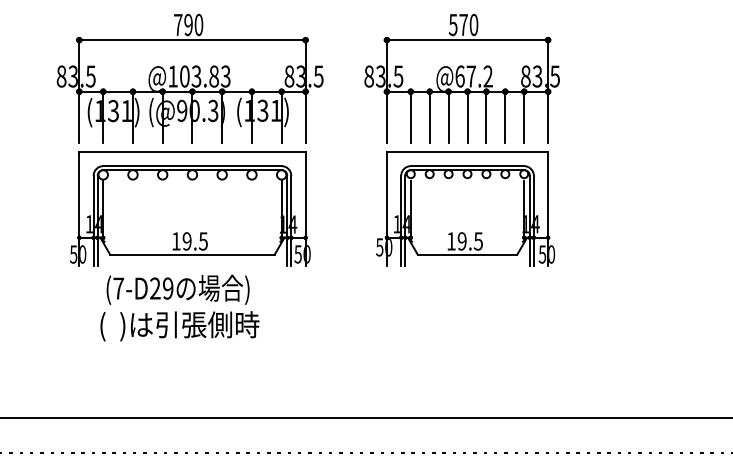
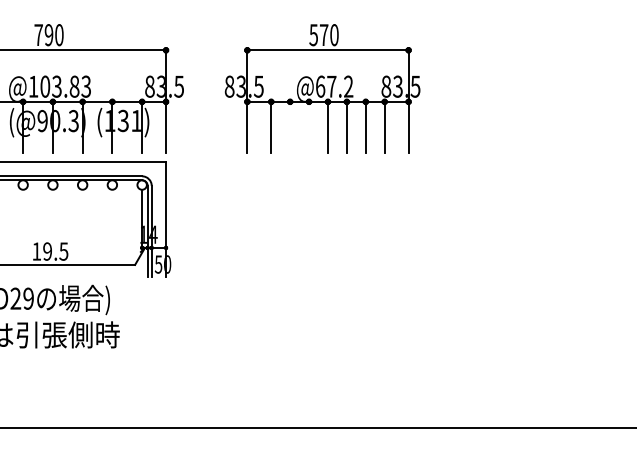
line: (429, 117) -> (289, 127), removed
line: (448, 117) -> (308, 127), removed
part: (465, 208) -> (325, 218), removed

